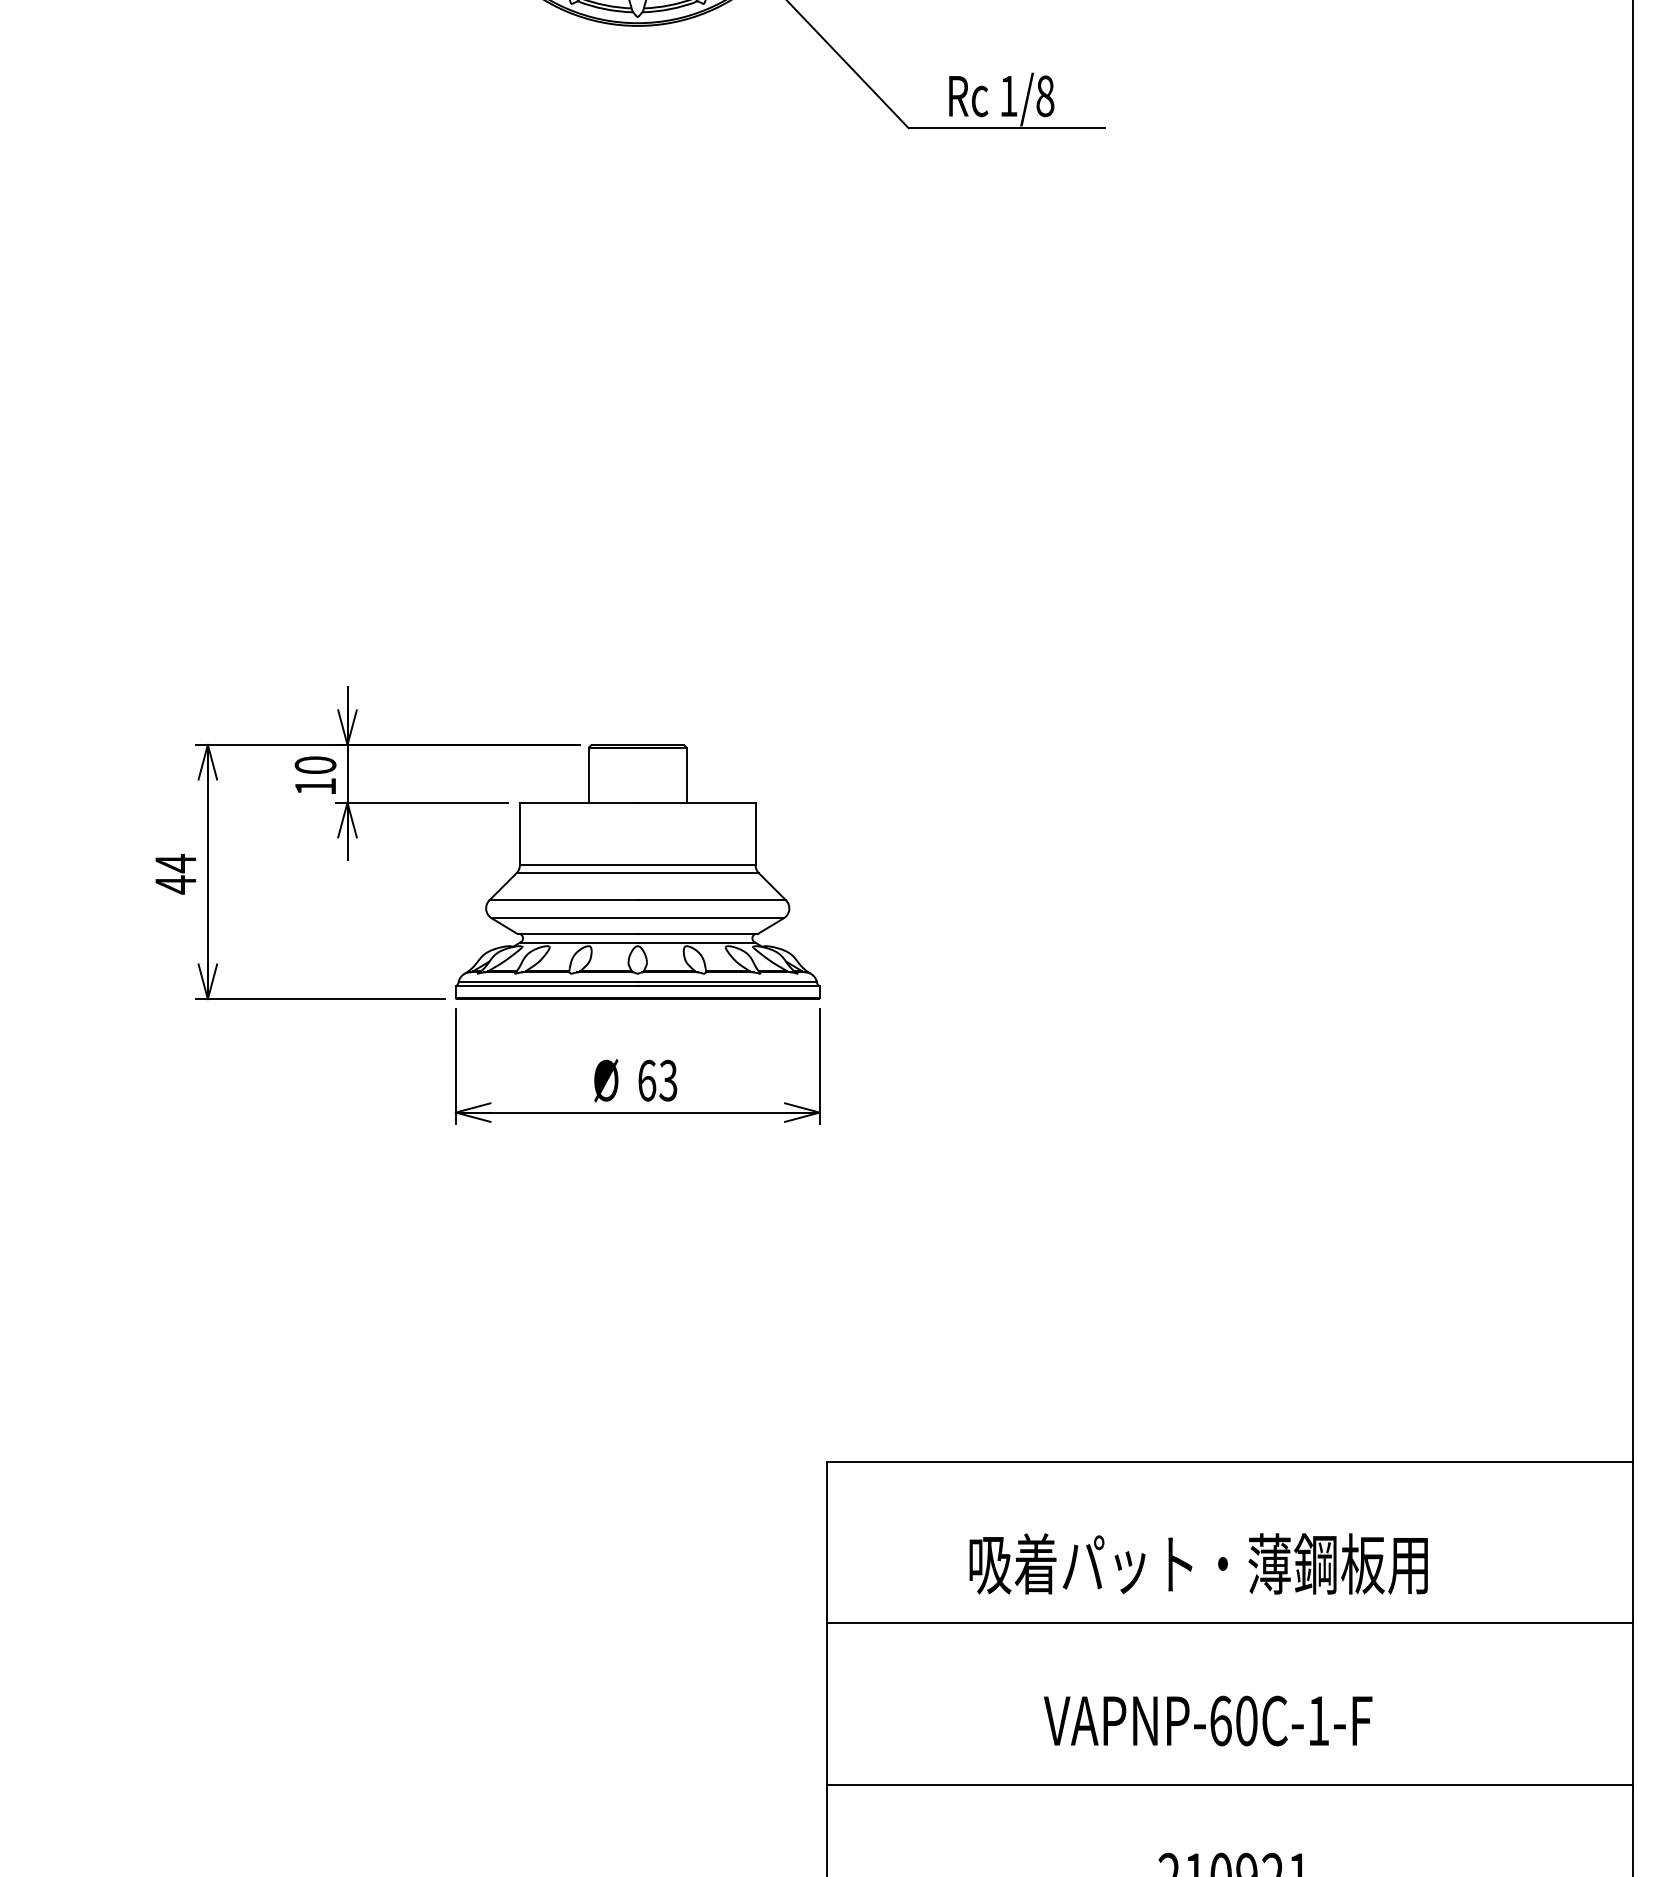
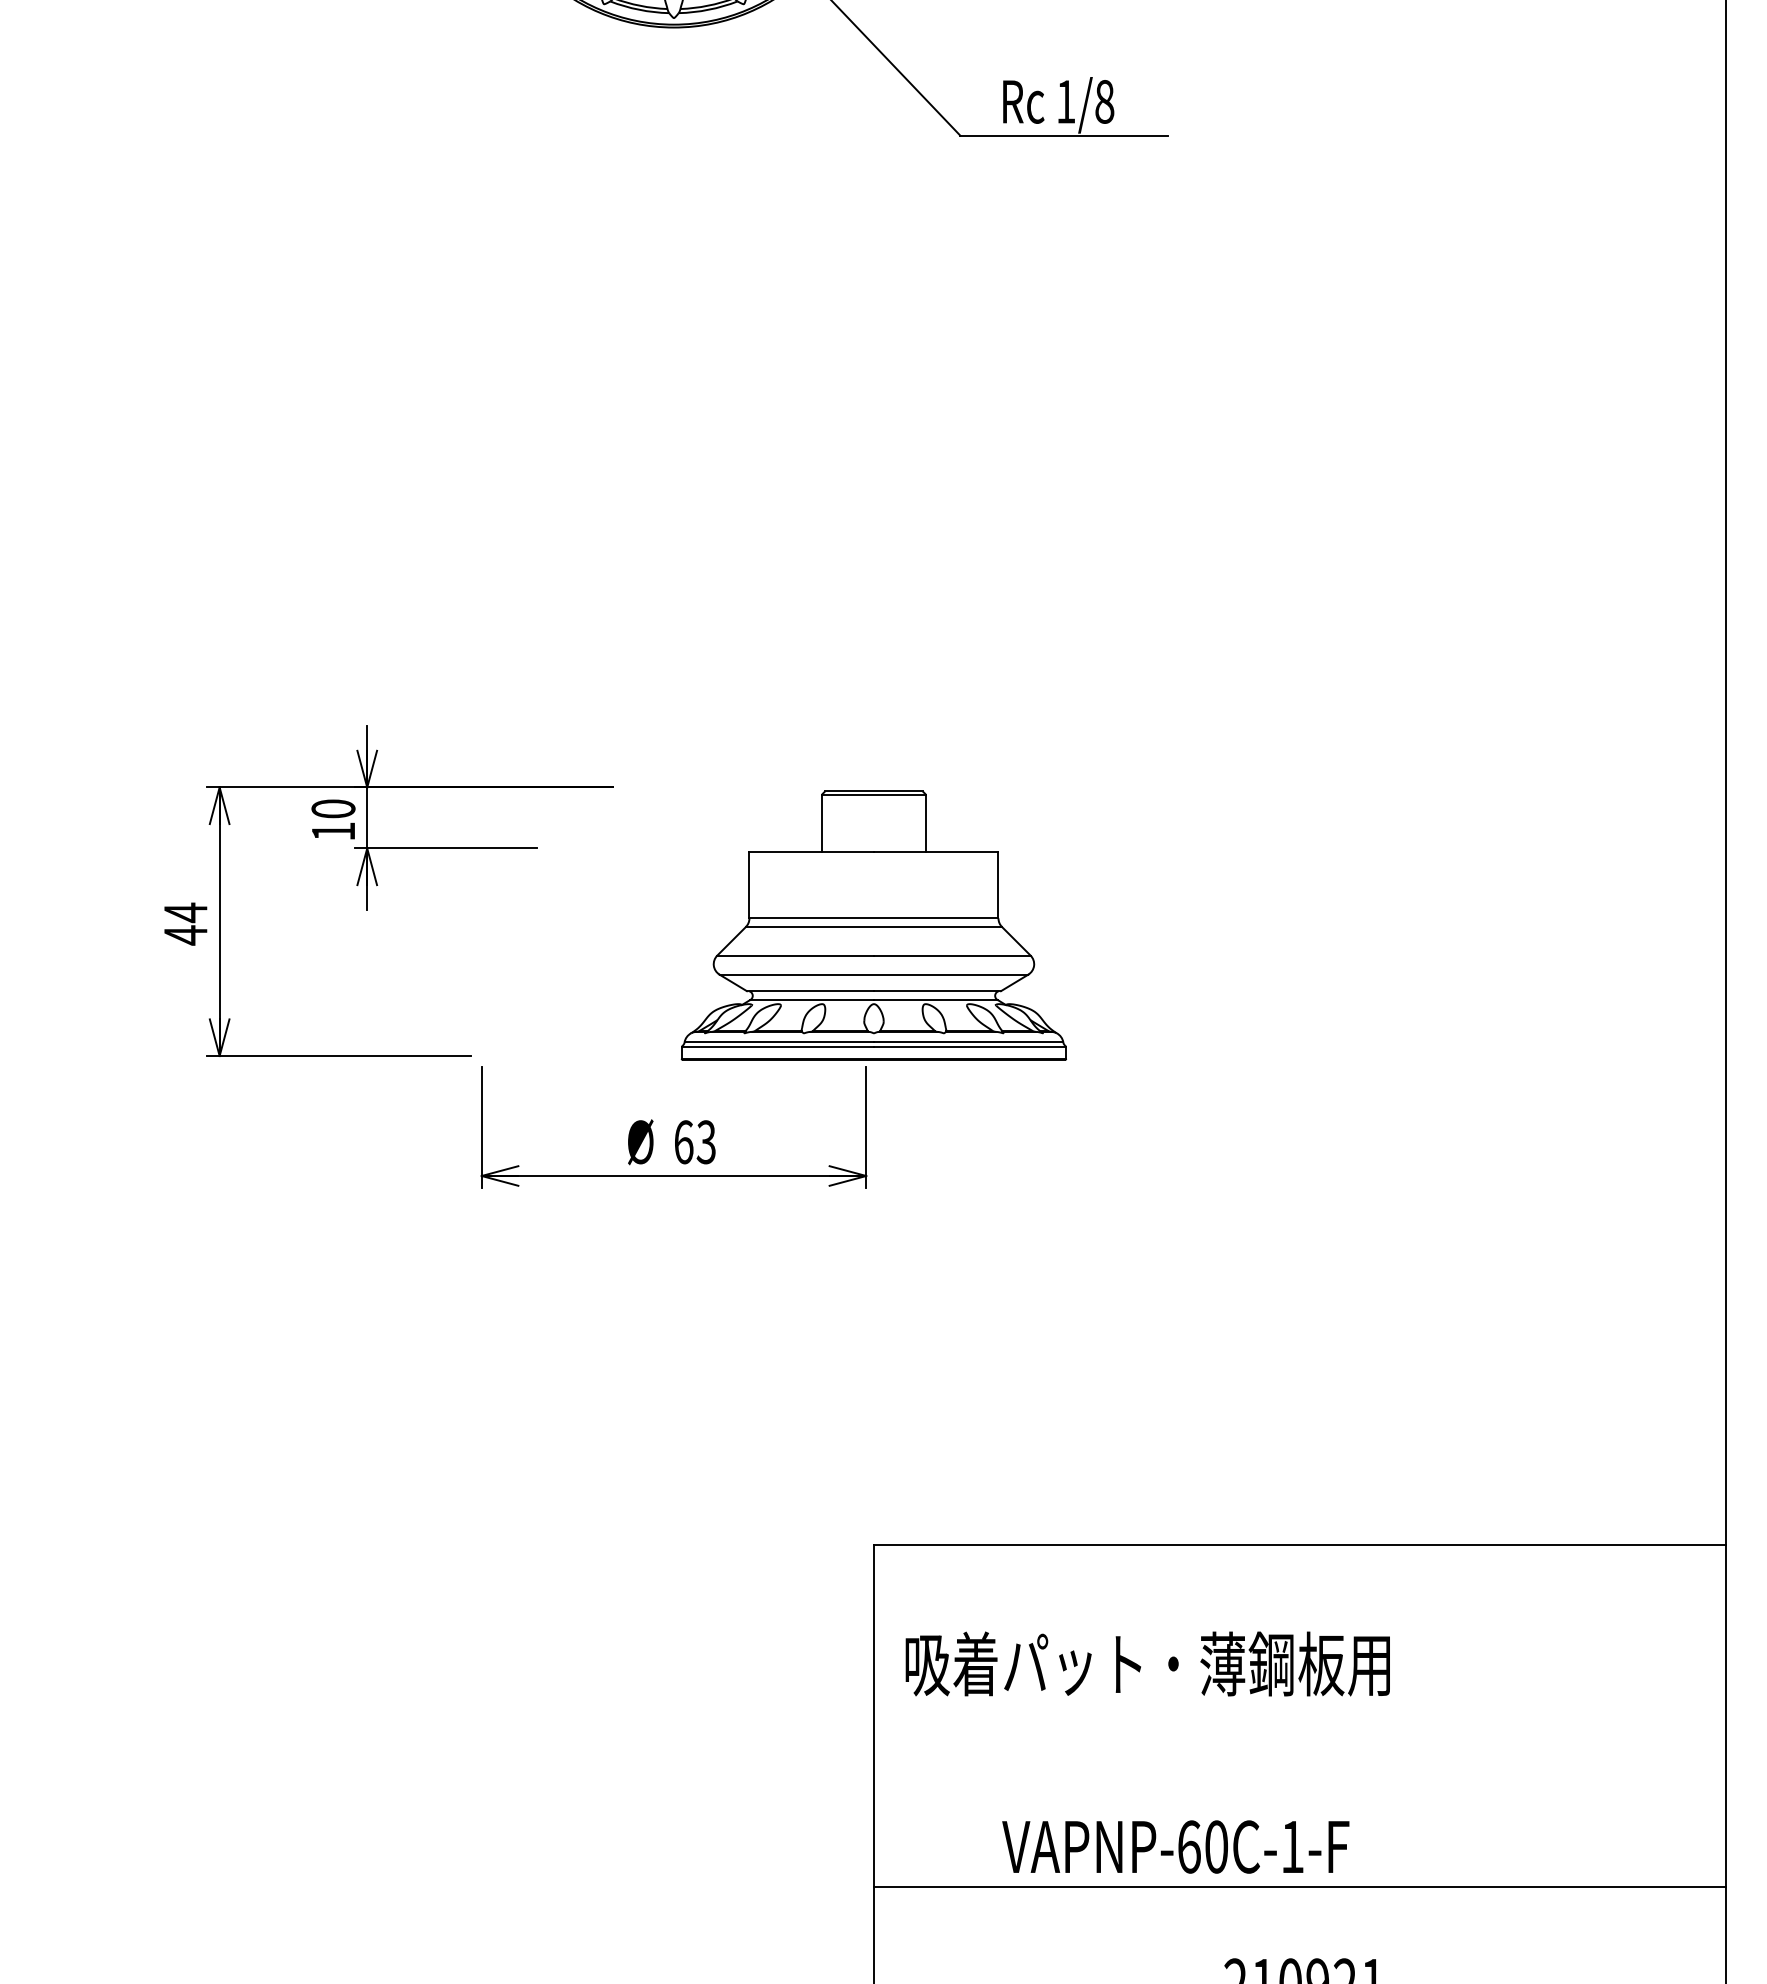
part: (637, 871) -> (873, 925), moved
text: (1198, 1563) -> (1147, 1663), moved
line: (1229, 1623) -> (1299, 1715), removed
text: (1207, 1720) -> (1175, 1846), moved

